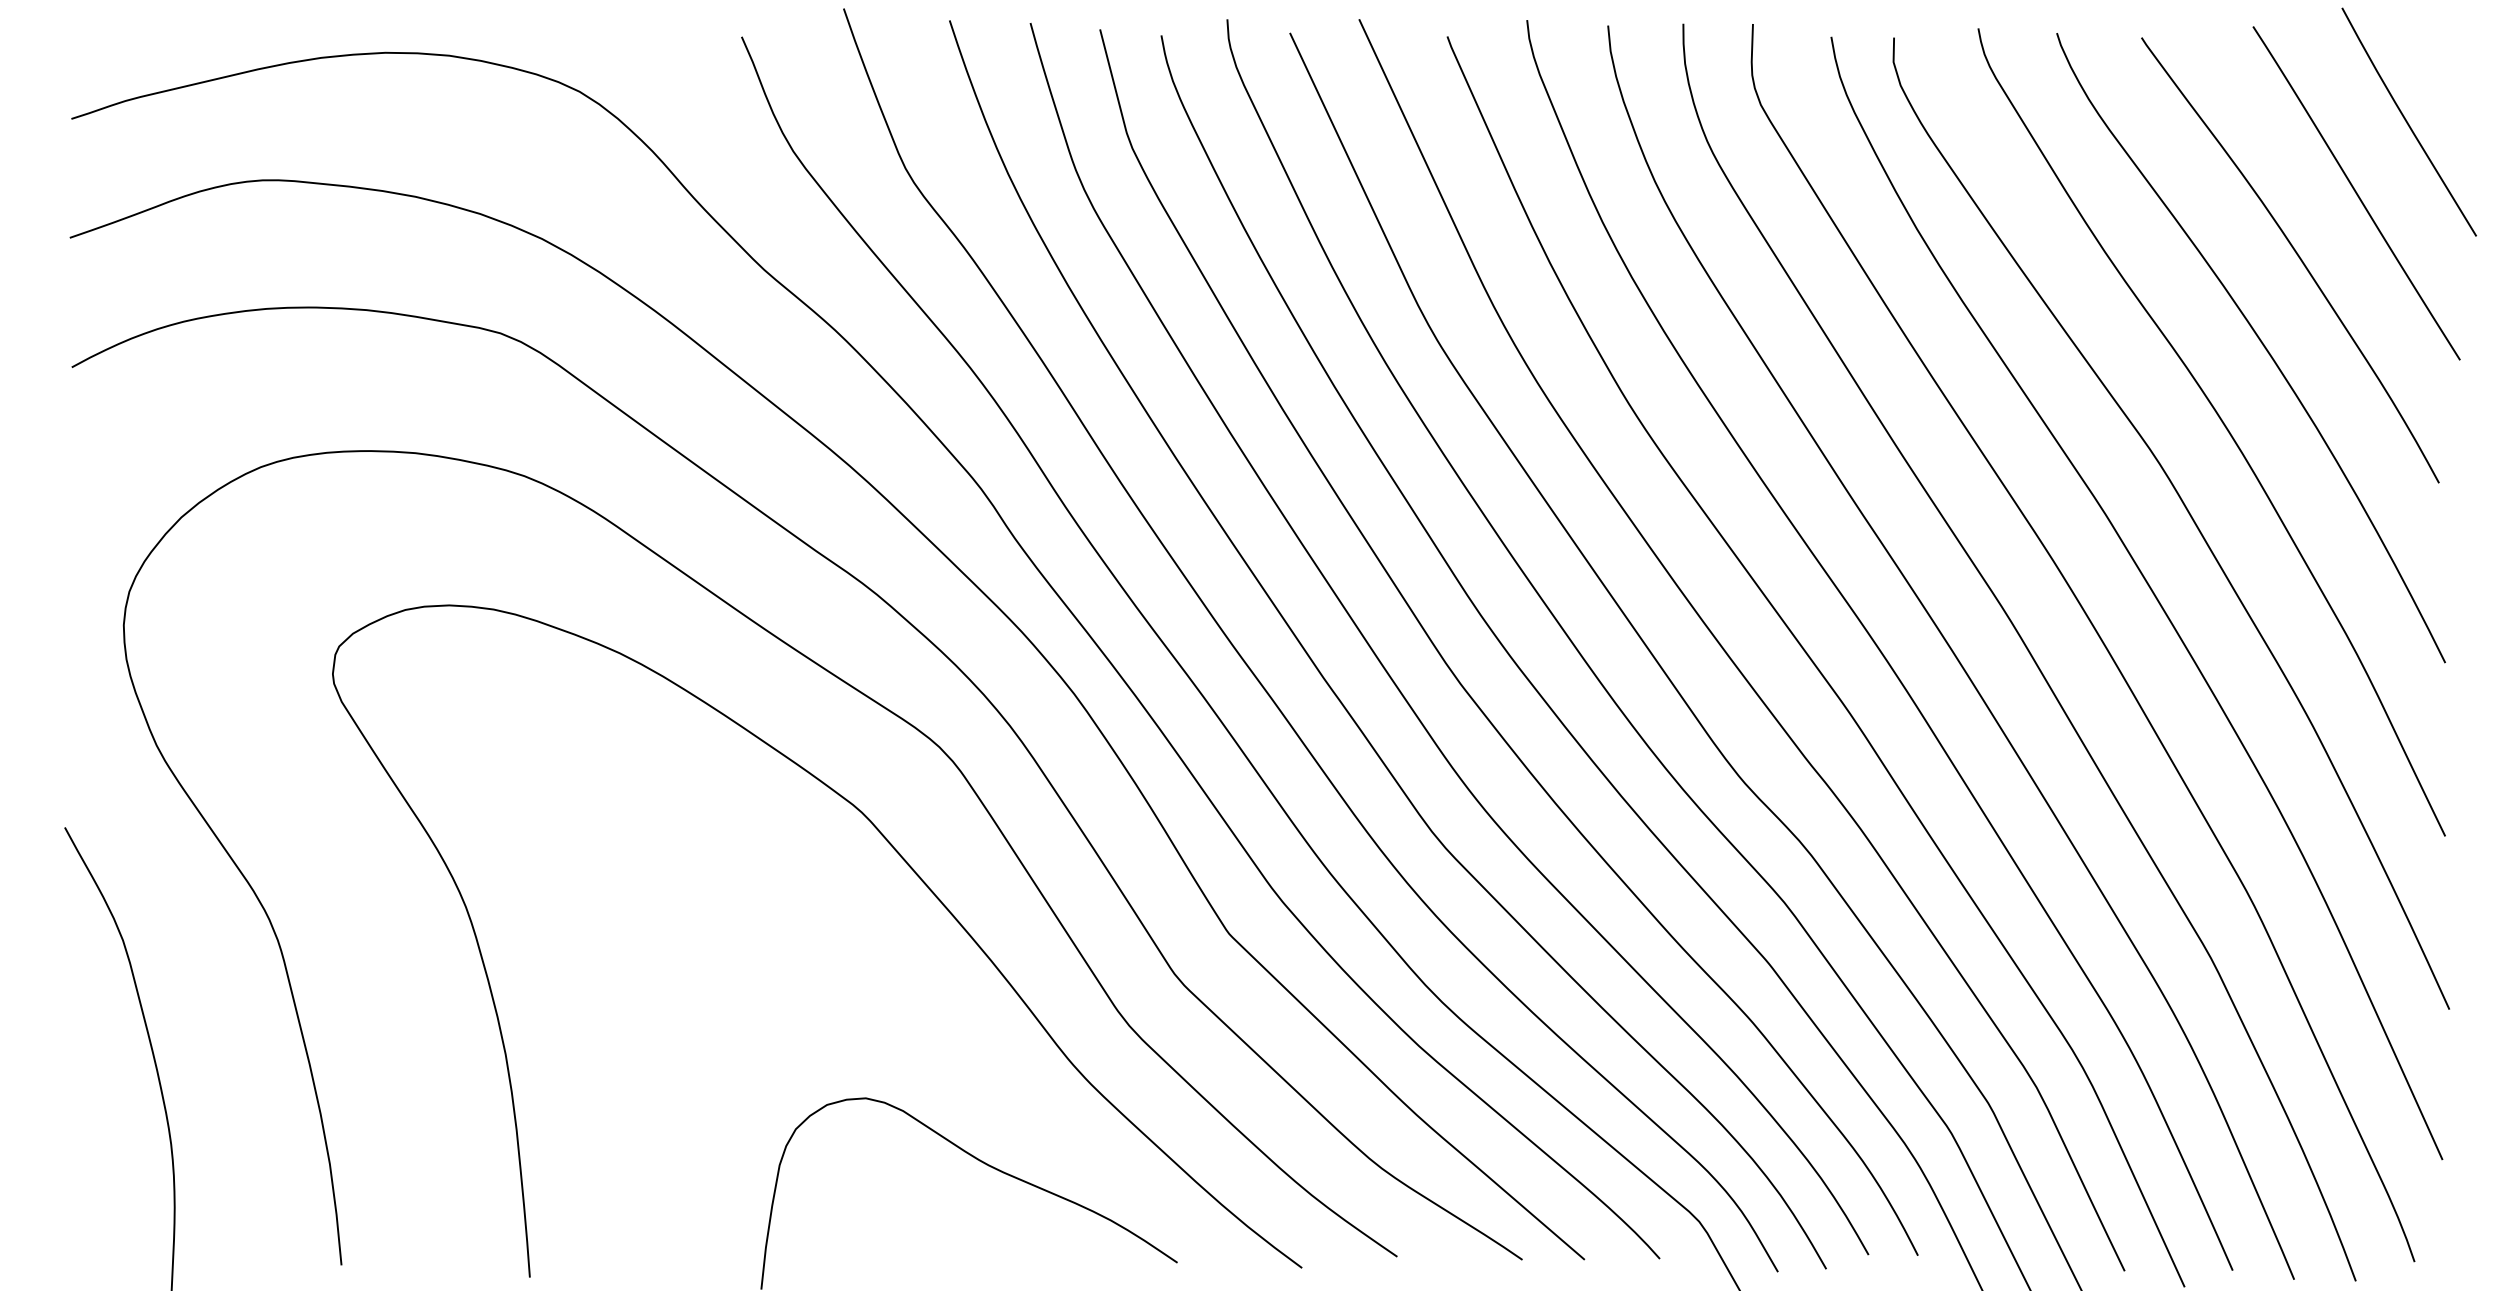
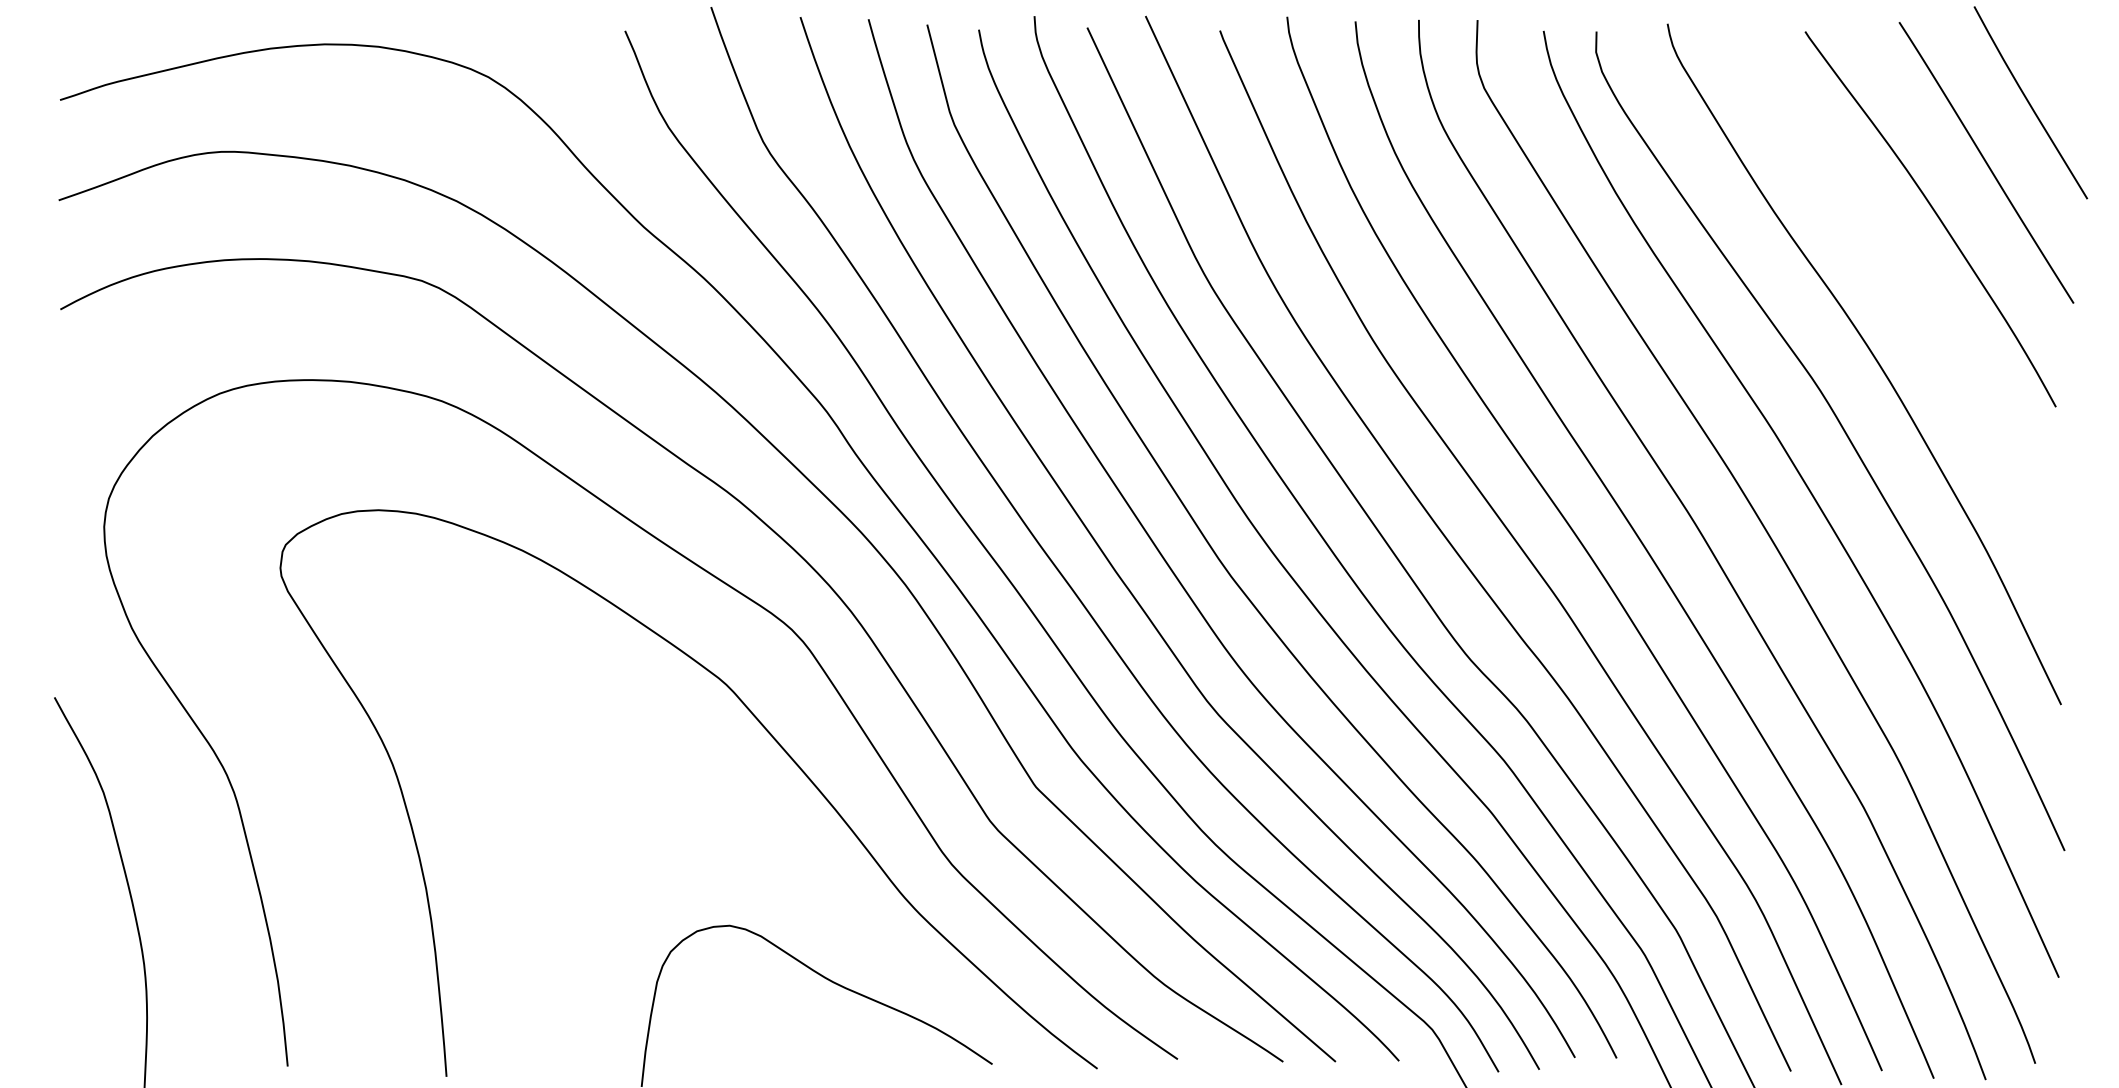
curve: (2260, 342) -> (1905, 288), removed

